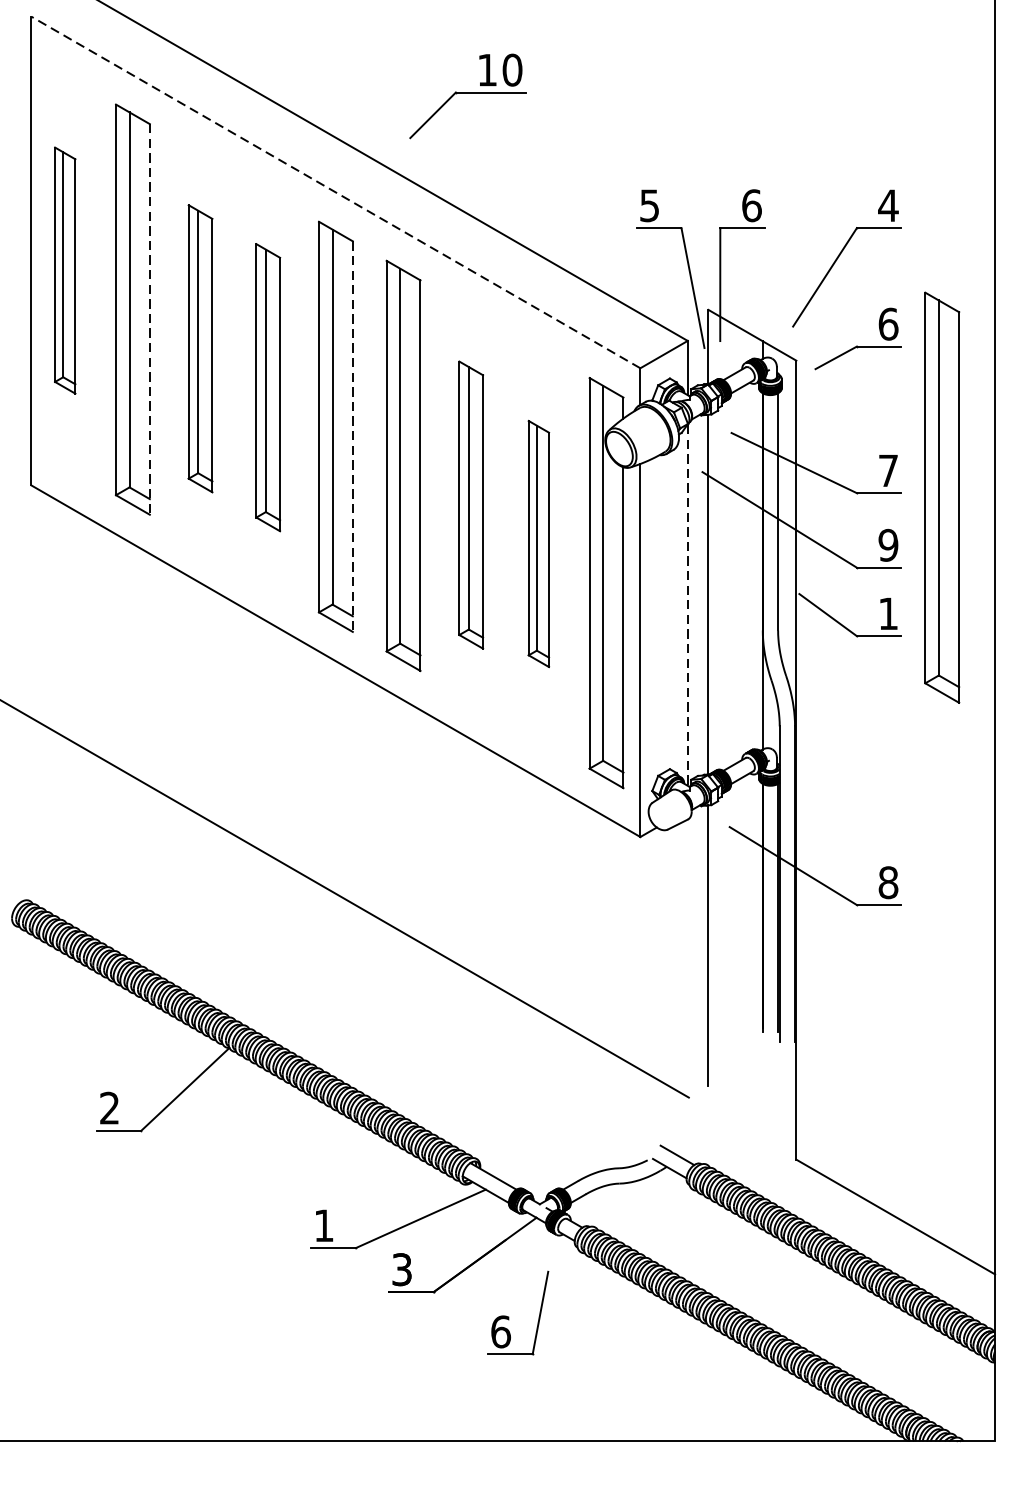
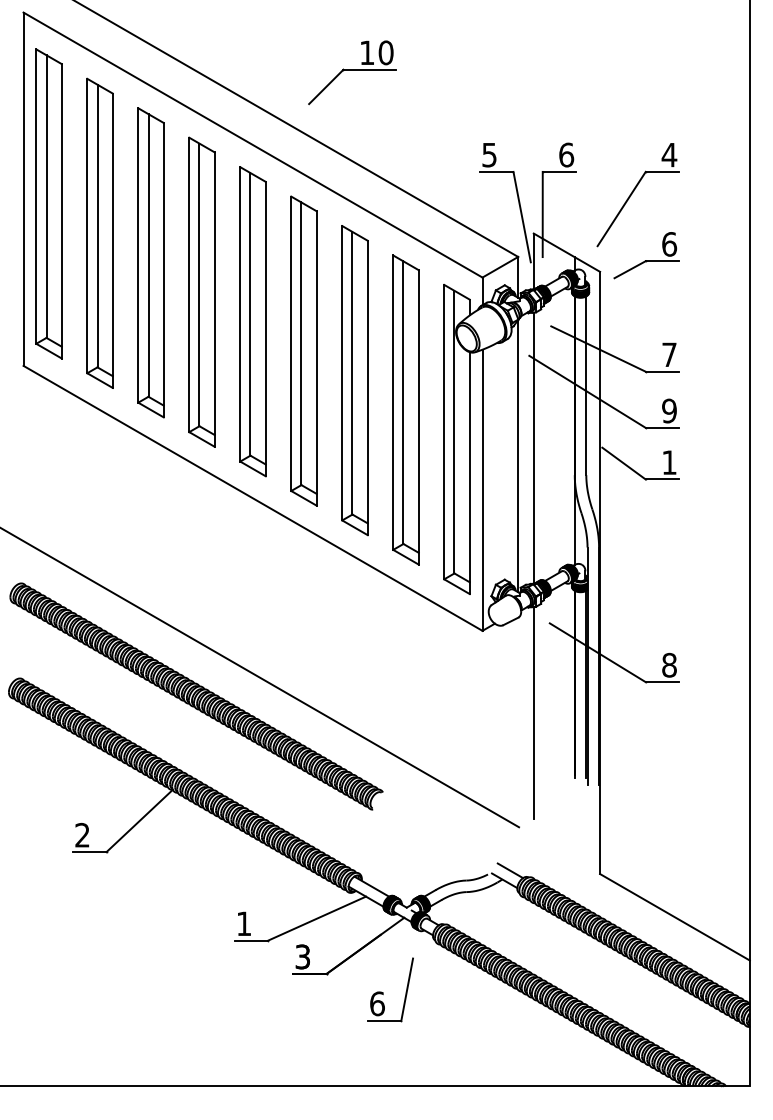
line: (336, 193) -> (253, 145), dashed -> solid
part: (64, 269) -> (48, 203), size x1.67
line: (149, 320) -> (112, 241), dashed -> solid
part: (199, 348) -> (150, 262), size x1.43
part: (267, 386) -> (201, 291), size x1.43
line: (352, 437) -> (265, 329), dashed -> solid
part: (941, 496) -> (709, 374), removed
part: (470, 504) -> (354, 380), size x1.43
part: (538, 543) -> (405, 409), size x1.67
line: (688, 605) -> (518, 456), dashed -> solid
part: (260, 924) -> (196, 696), added

